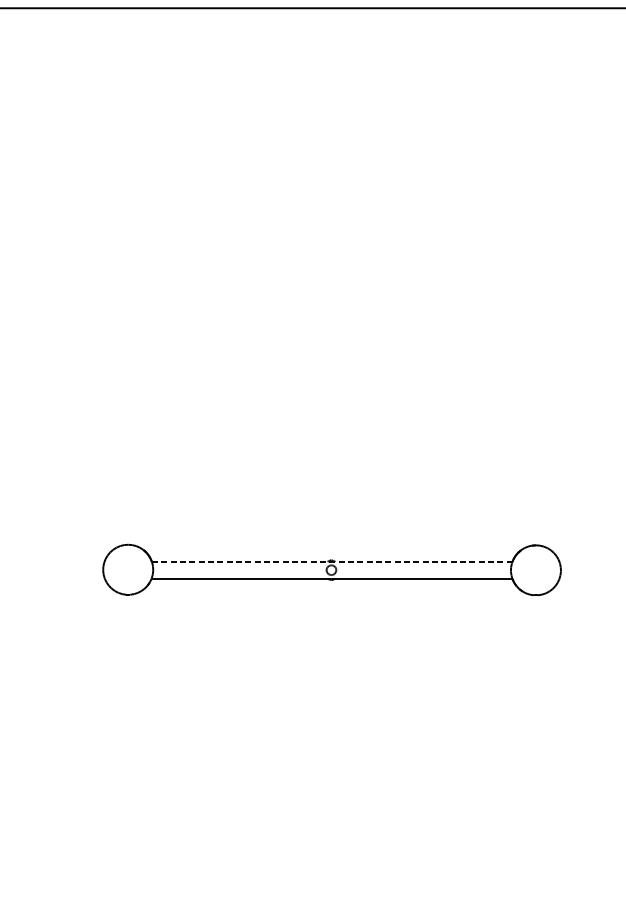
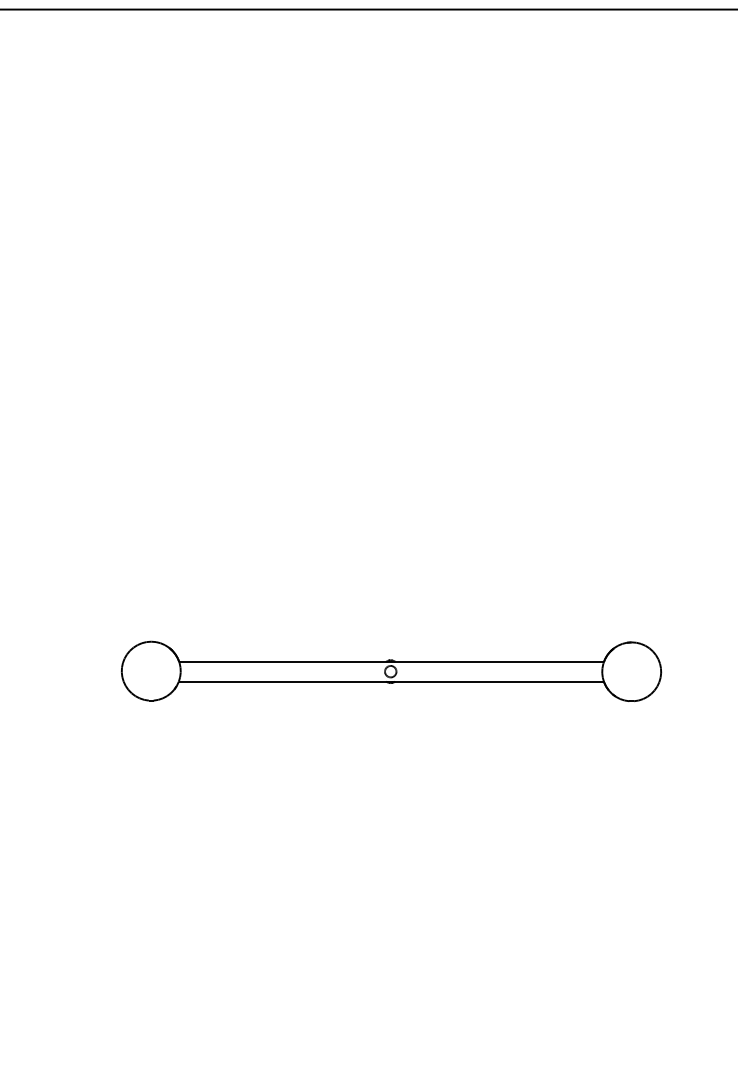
line: (332, 561) -> (392, 661), dashed -> solid

